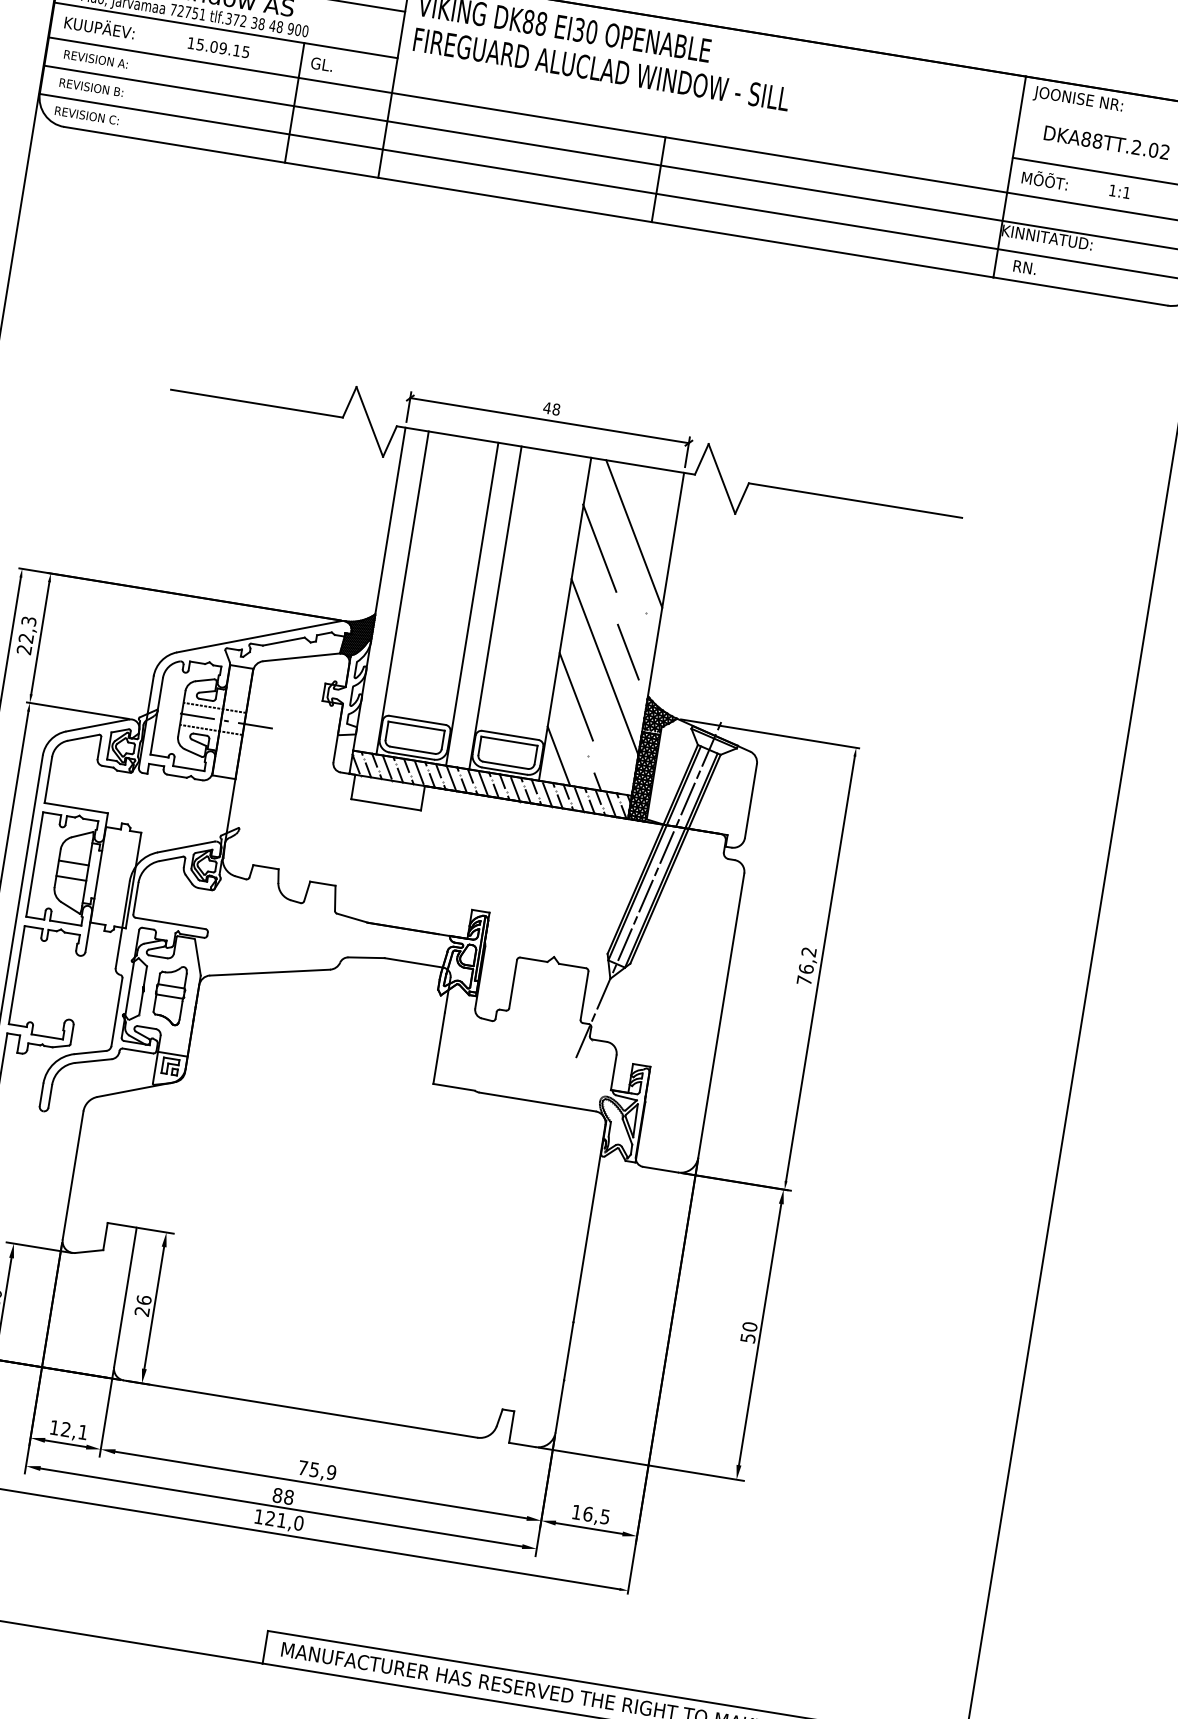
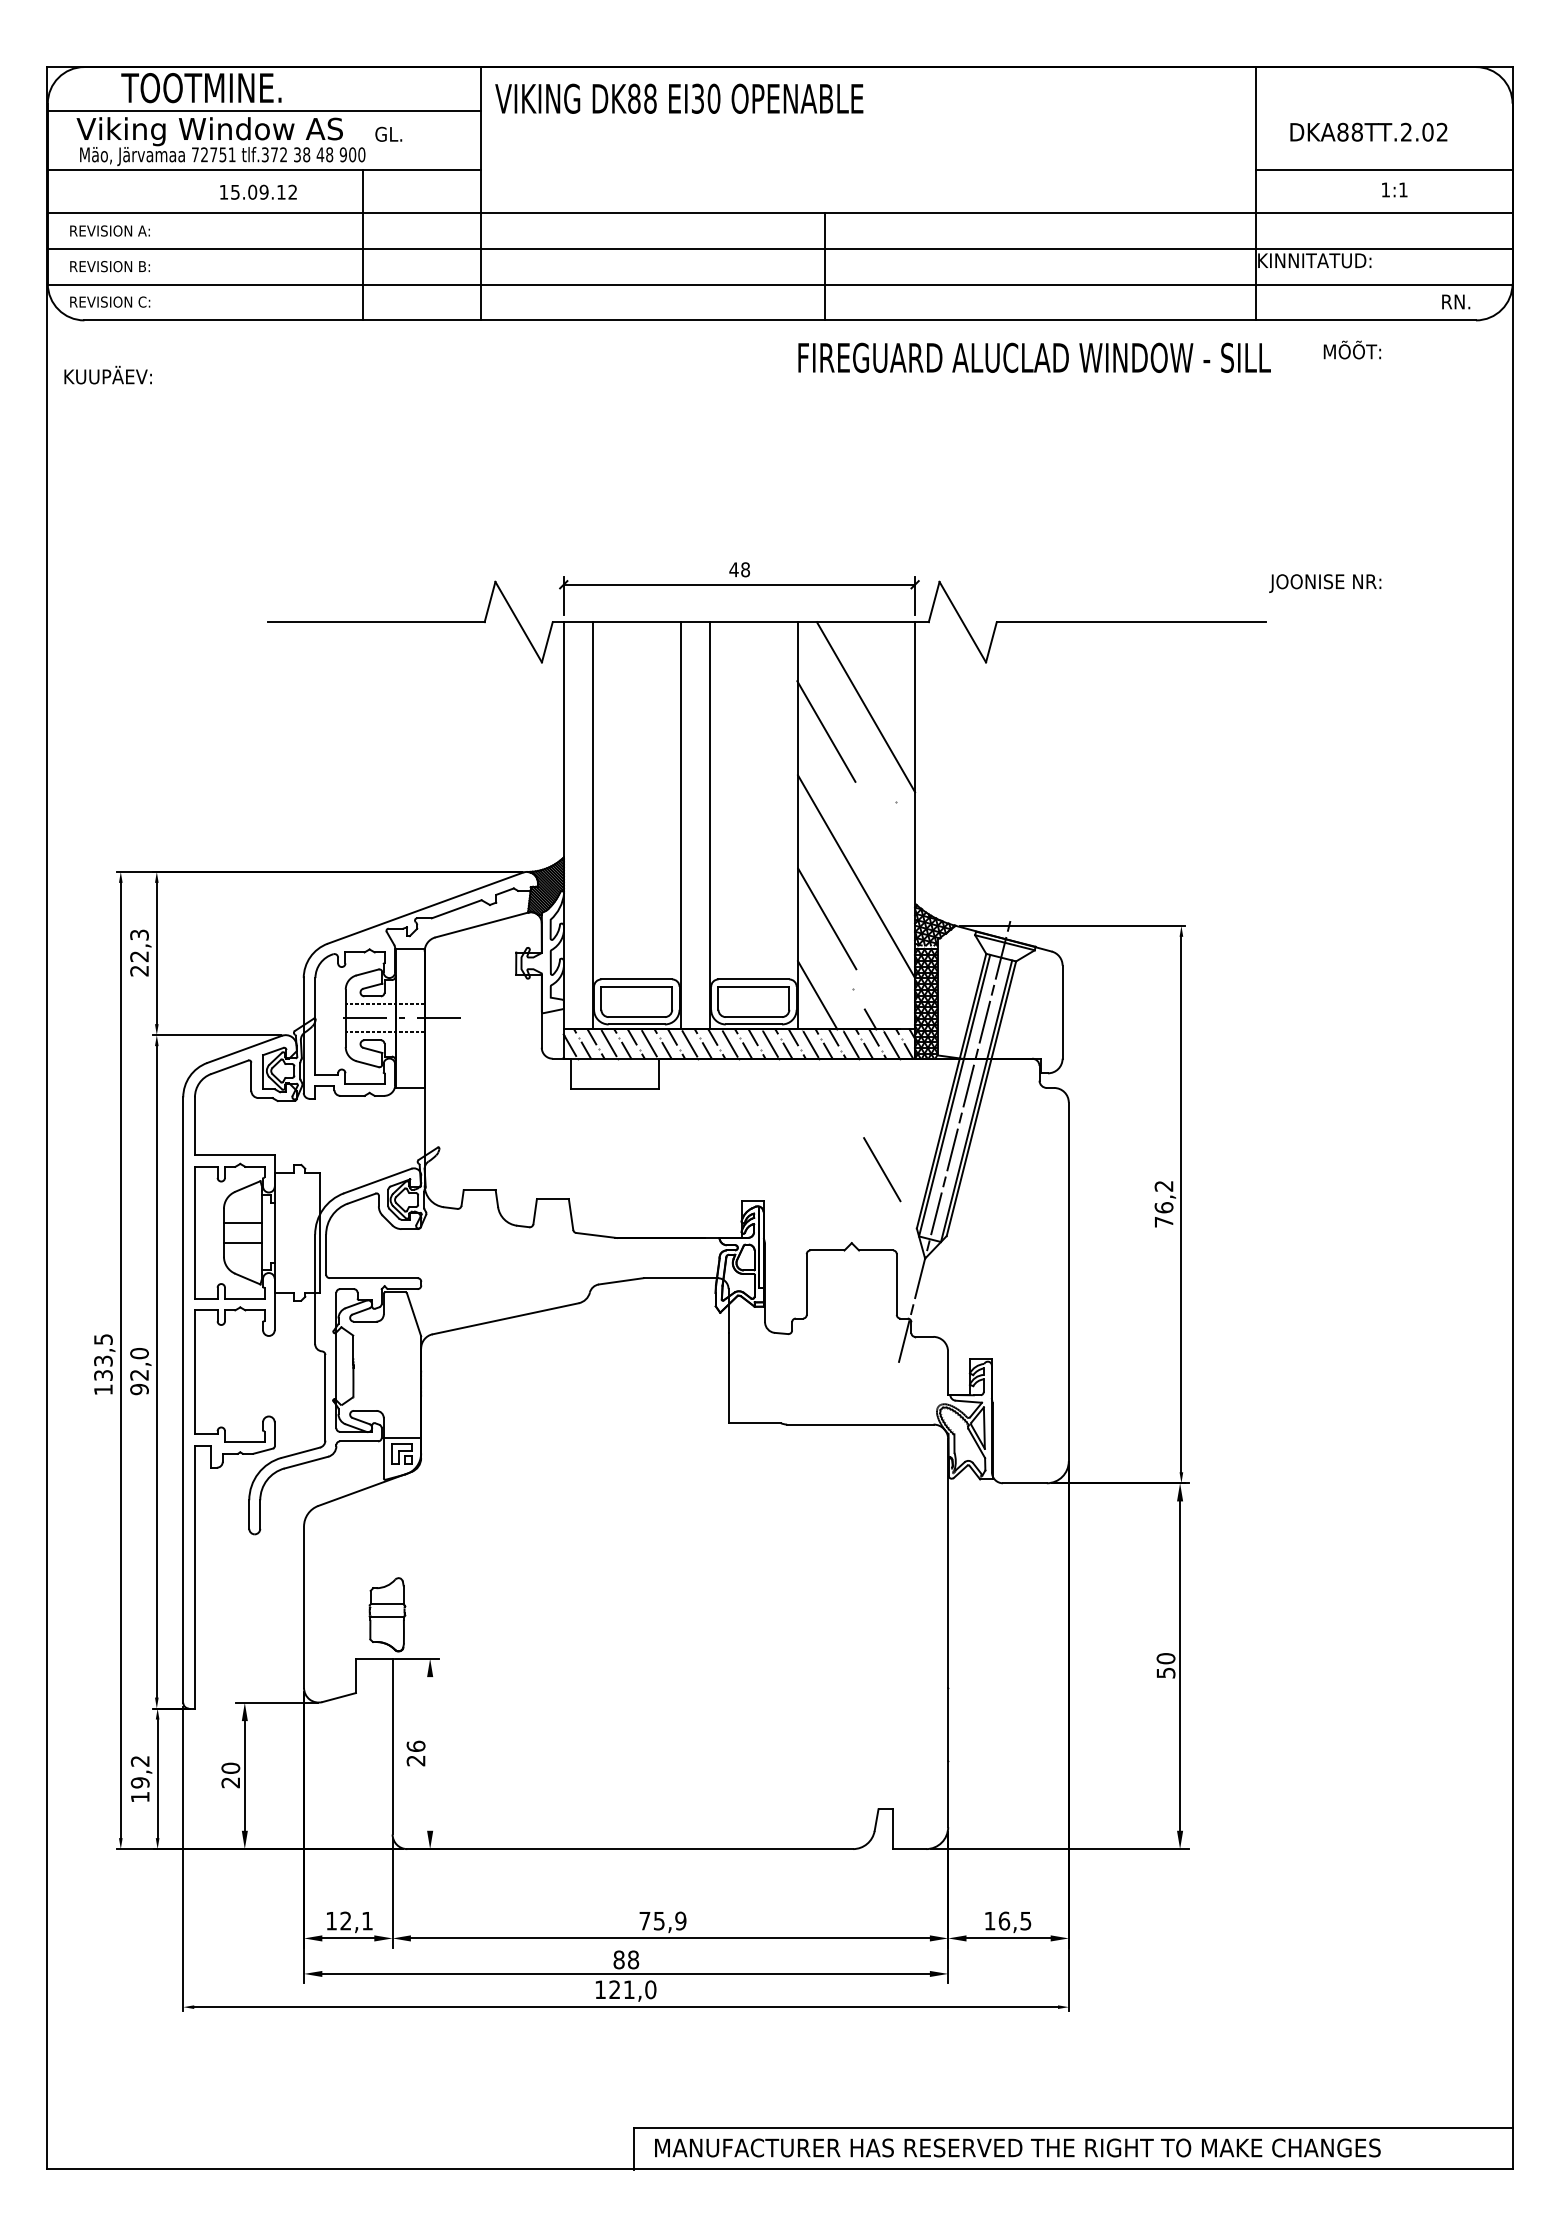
text: (99, 26) -> (107, 374), moved
text: (245, 51) -> (292, 191), 15.09.15 -> 15.09.12
text: (321, 63) -> (388, 133), moved
text: (601, 69) -> (1034, 357), moved
text: (1078, 100) -> (1325, 583), moved
text: (1044, 179) -> (1351, 349), moved
text: (1025, 267) -> (1456, 301), moved
line: (628, 652) -> (882, 1169), moved
part: (170, 994) -> (387, 1614), moved
line: (154, 1307) -> (430, 1753), removed

